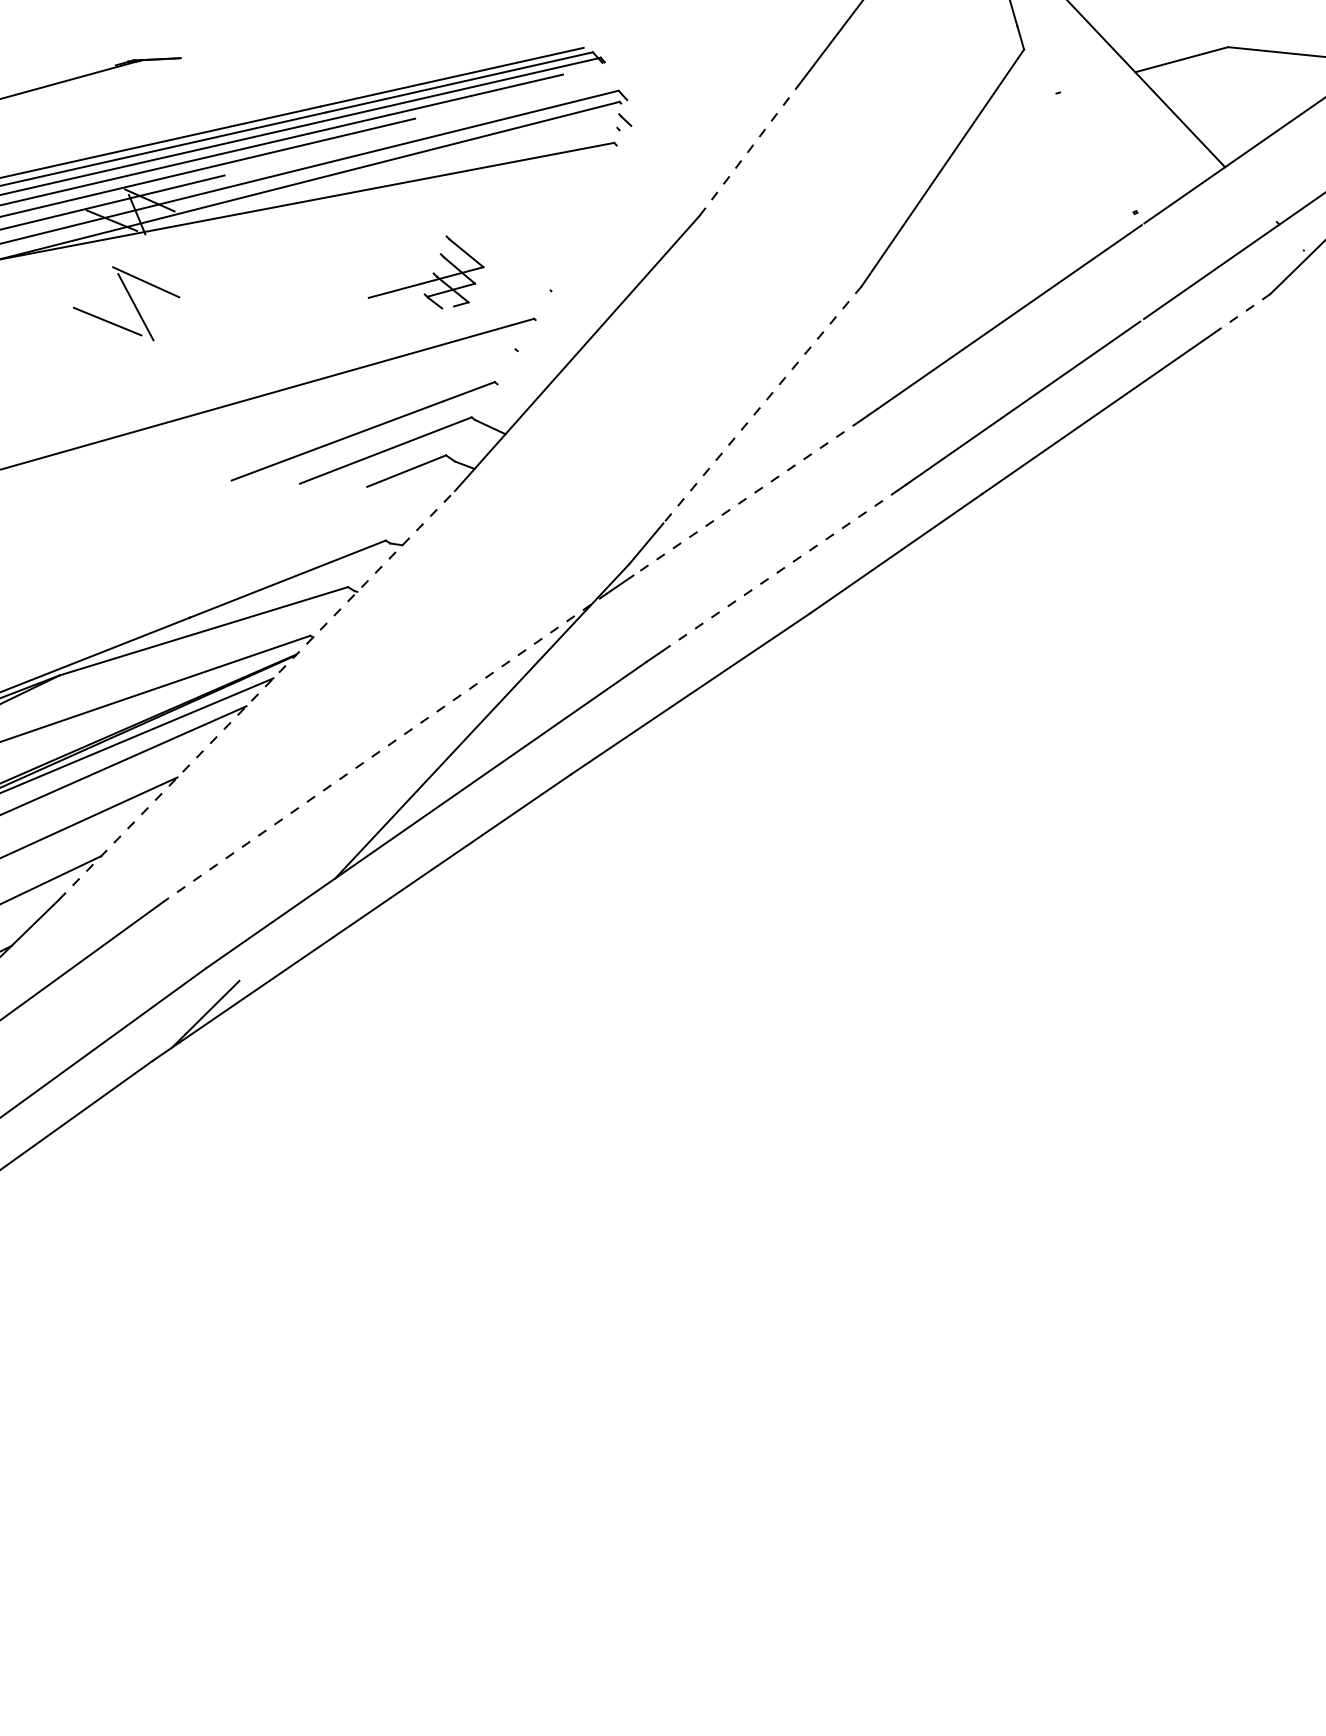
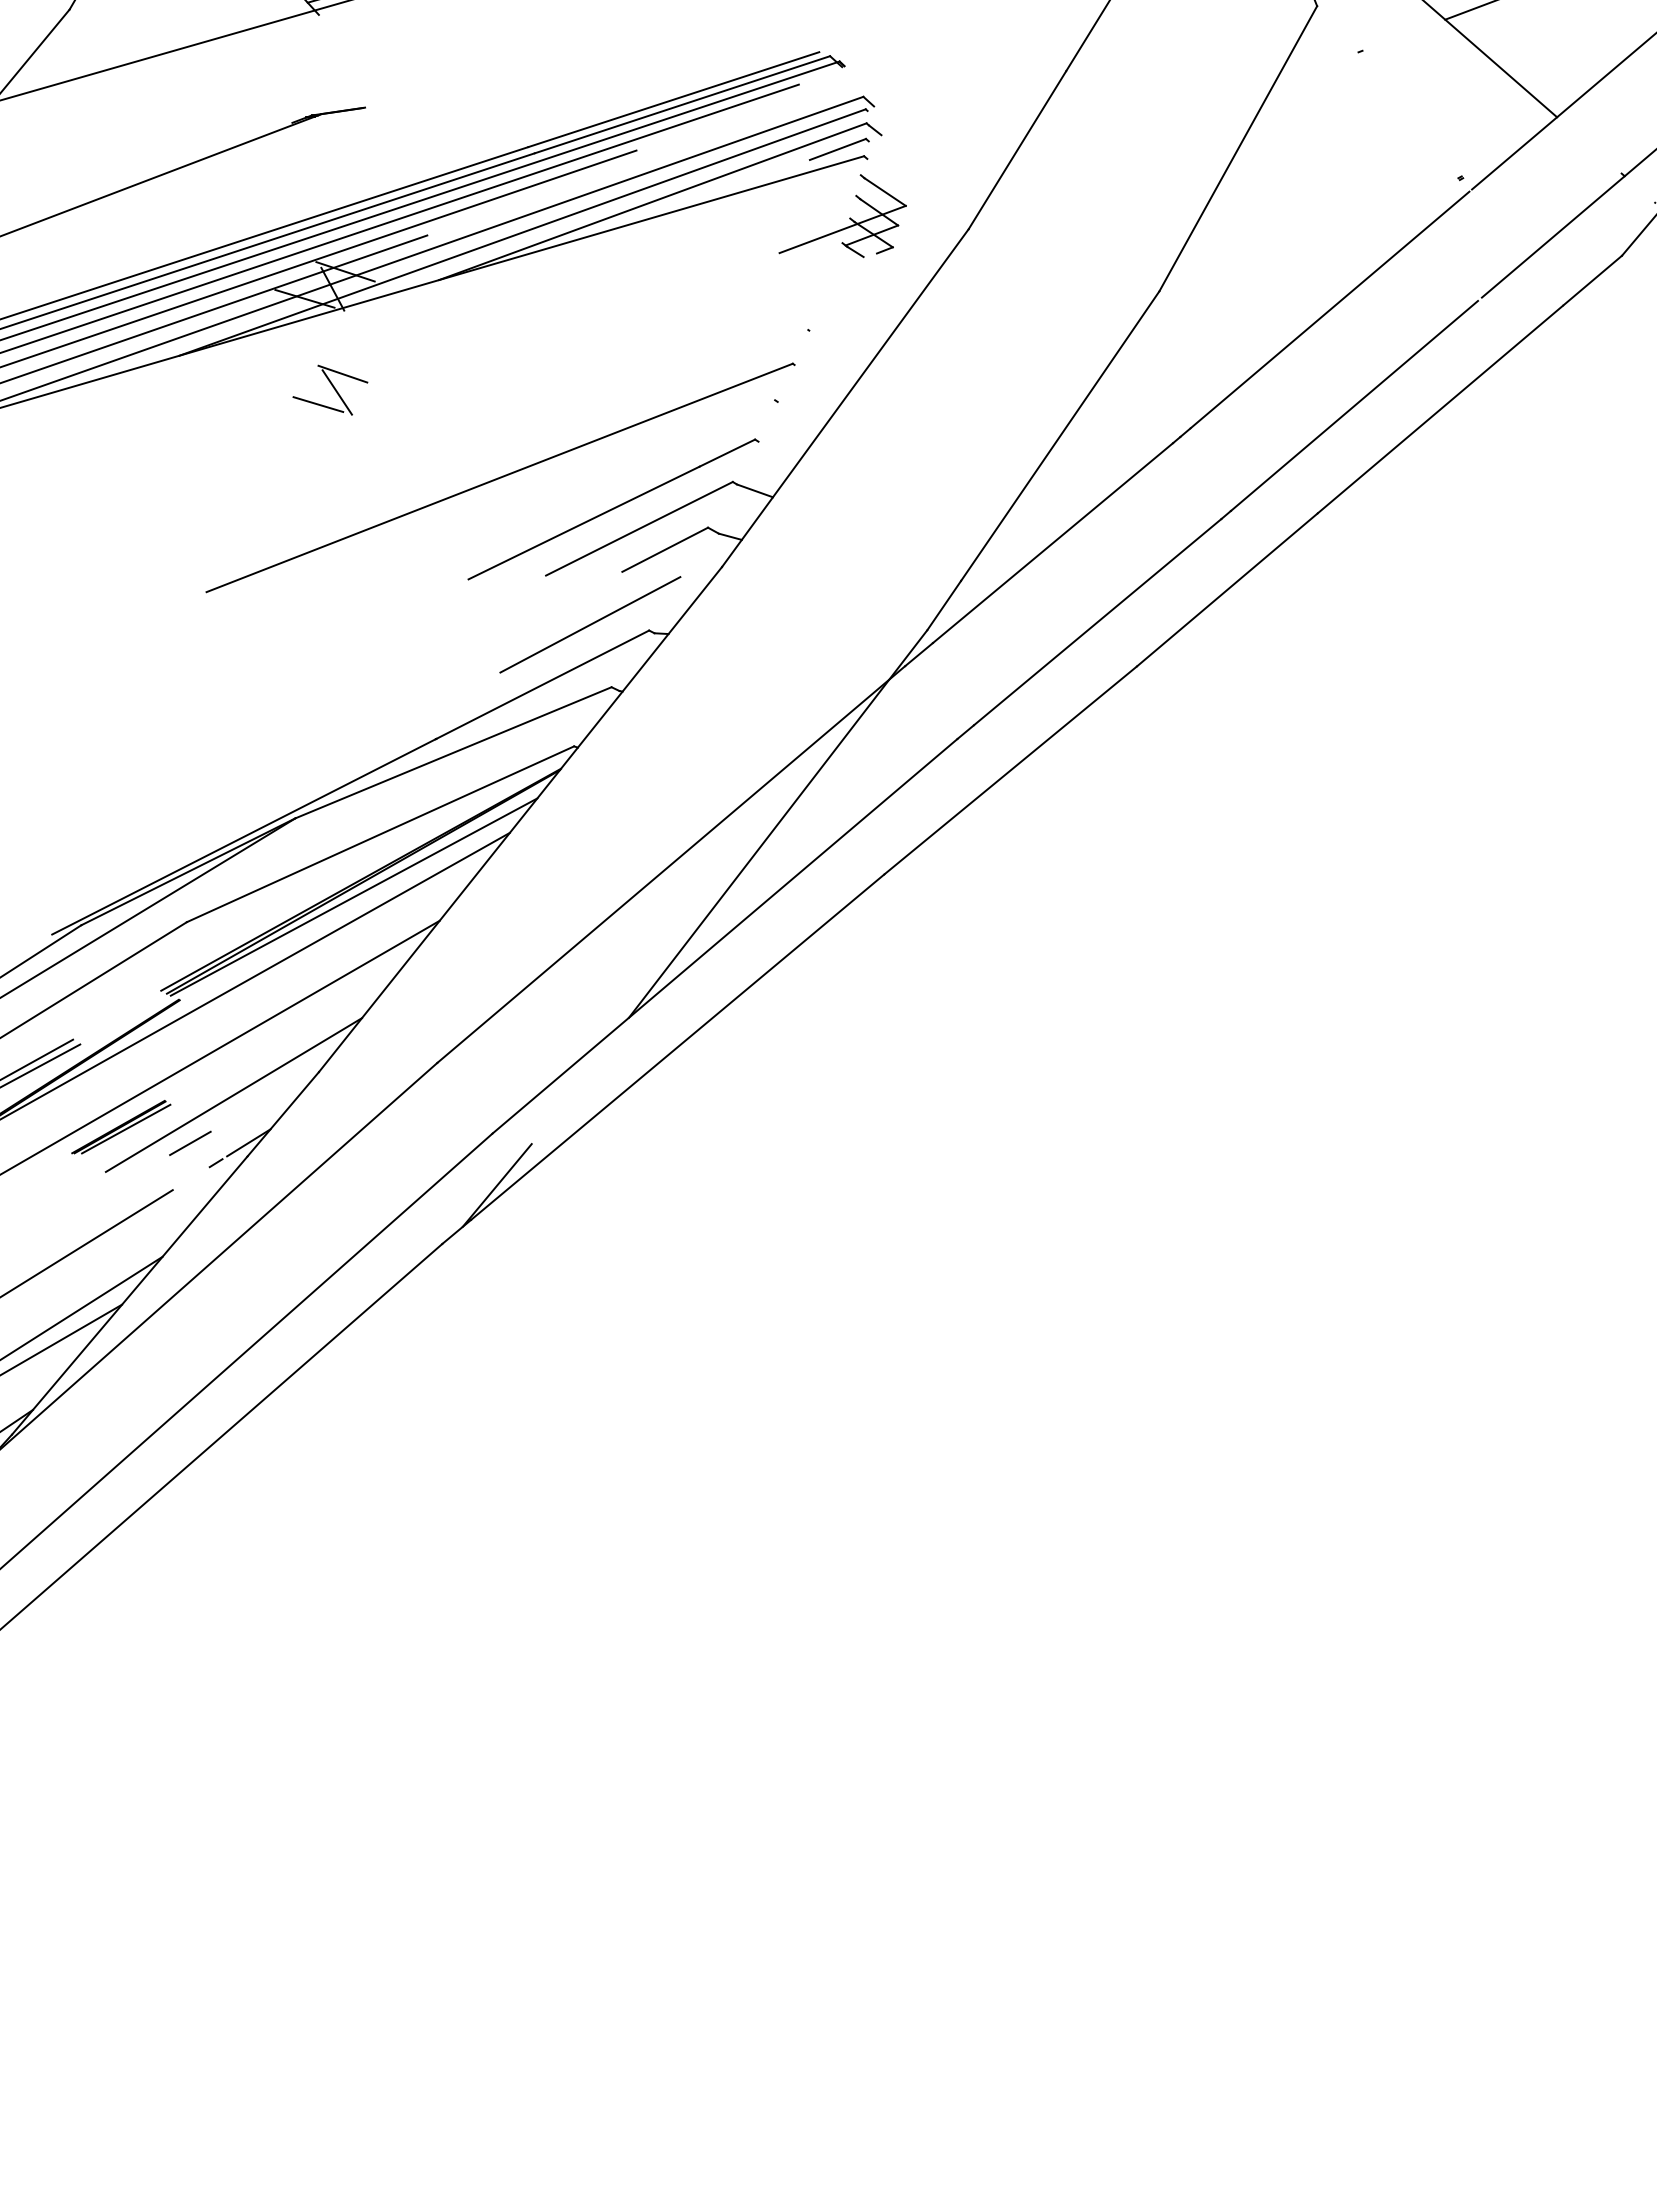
line: (591, 133) -> (837, 148), added
line: (749, 150) -> (1017, 150), dashed -> solid
line: (424, 164) -> (652, 201), added
part: (433, 272) -> (849, 217), moved
part: (126, 302) -> (330, 389), size x0.62
line: (1242, 313) -> (1592, 280), dashed -> solid
line: (762, 405) -> (1060, 436), dashed -> solid
line: (746, 498) -> (1052, 543), dashed -> solid
line: (334, 530) -> (590, 624), added
line: (780, 570) -> (1098, 621), dashed -> solid
line: (256, 695) -> (520, 819), dashed -> solid
line: (385, 747) -> (671, 864), dashed -> solid

